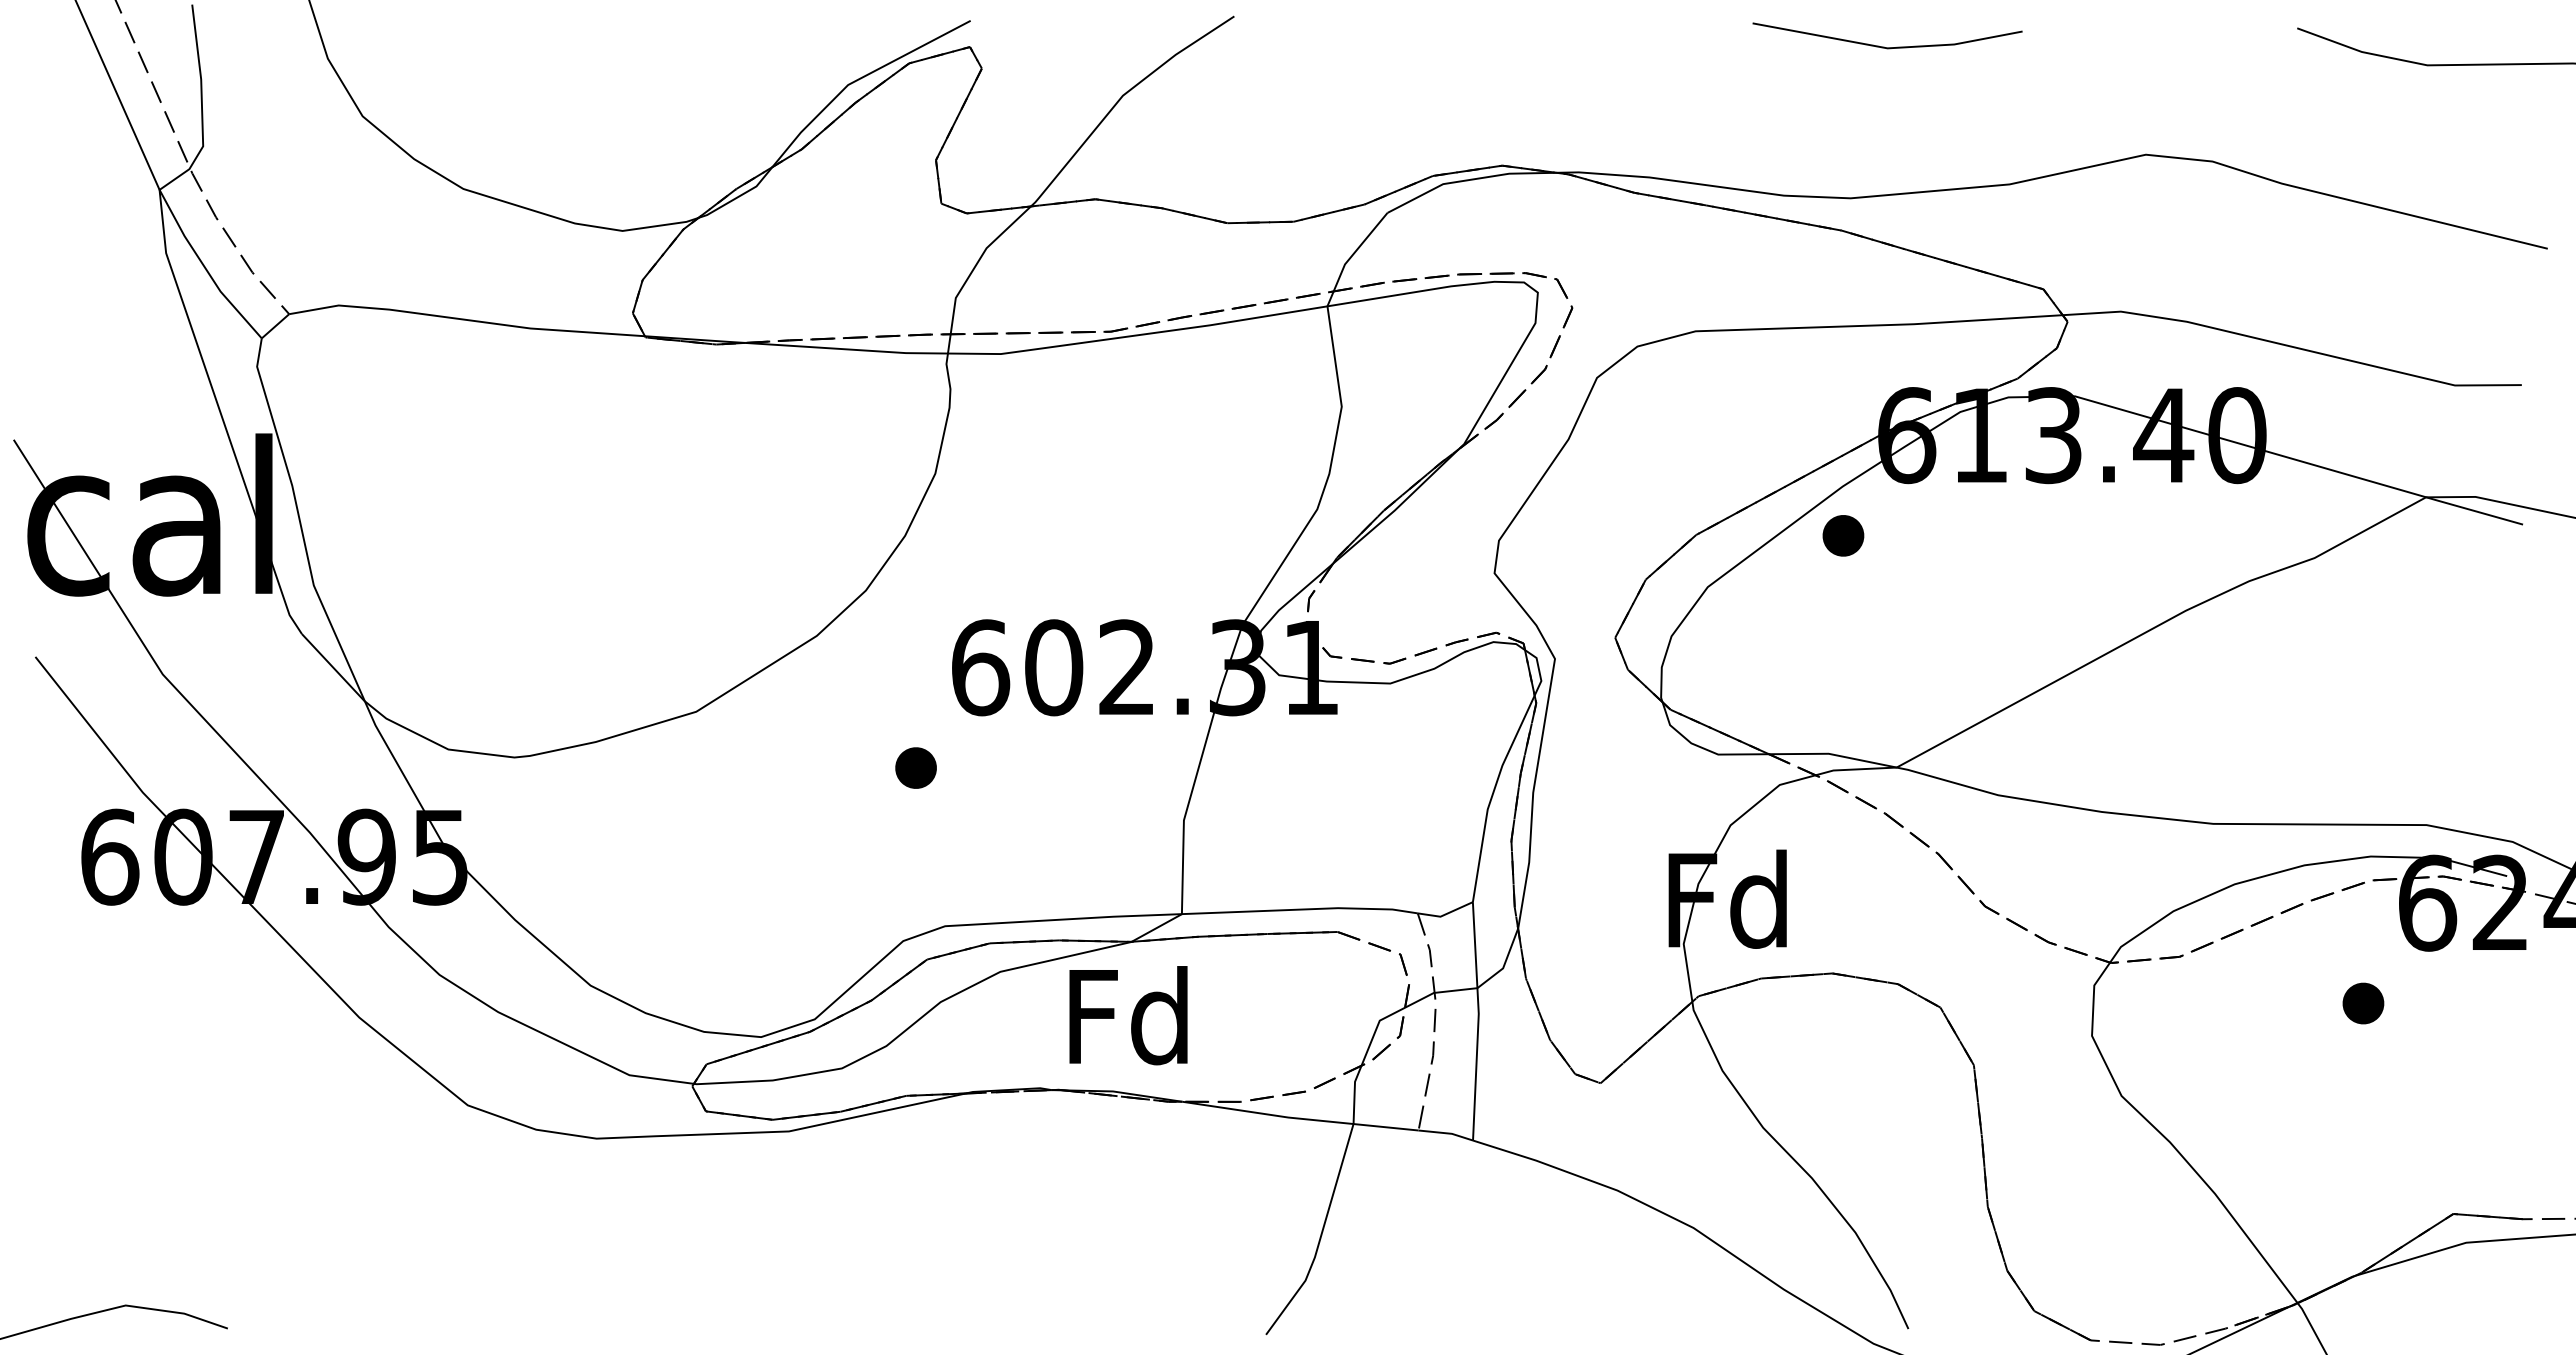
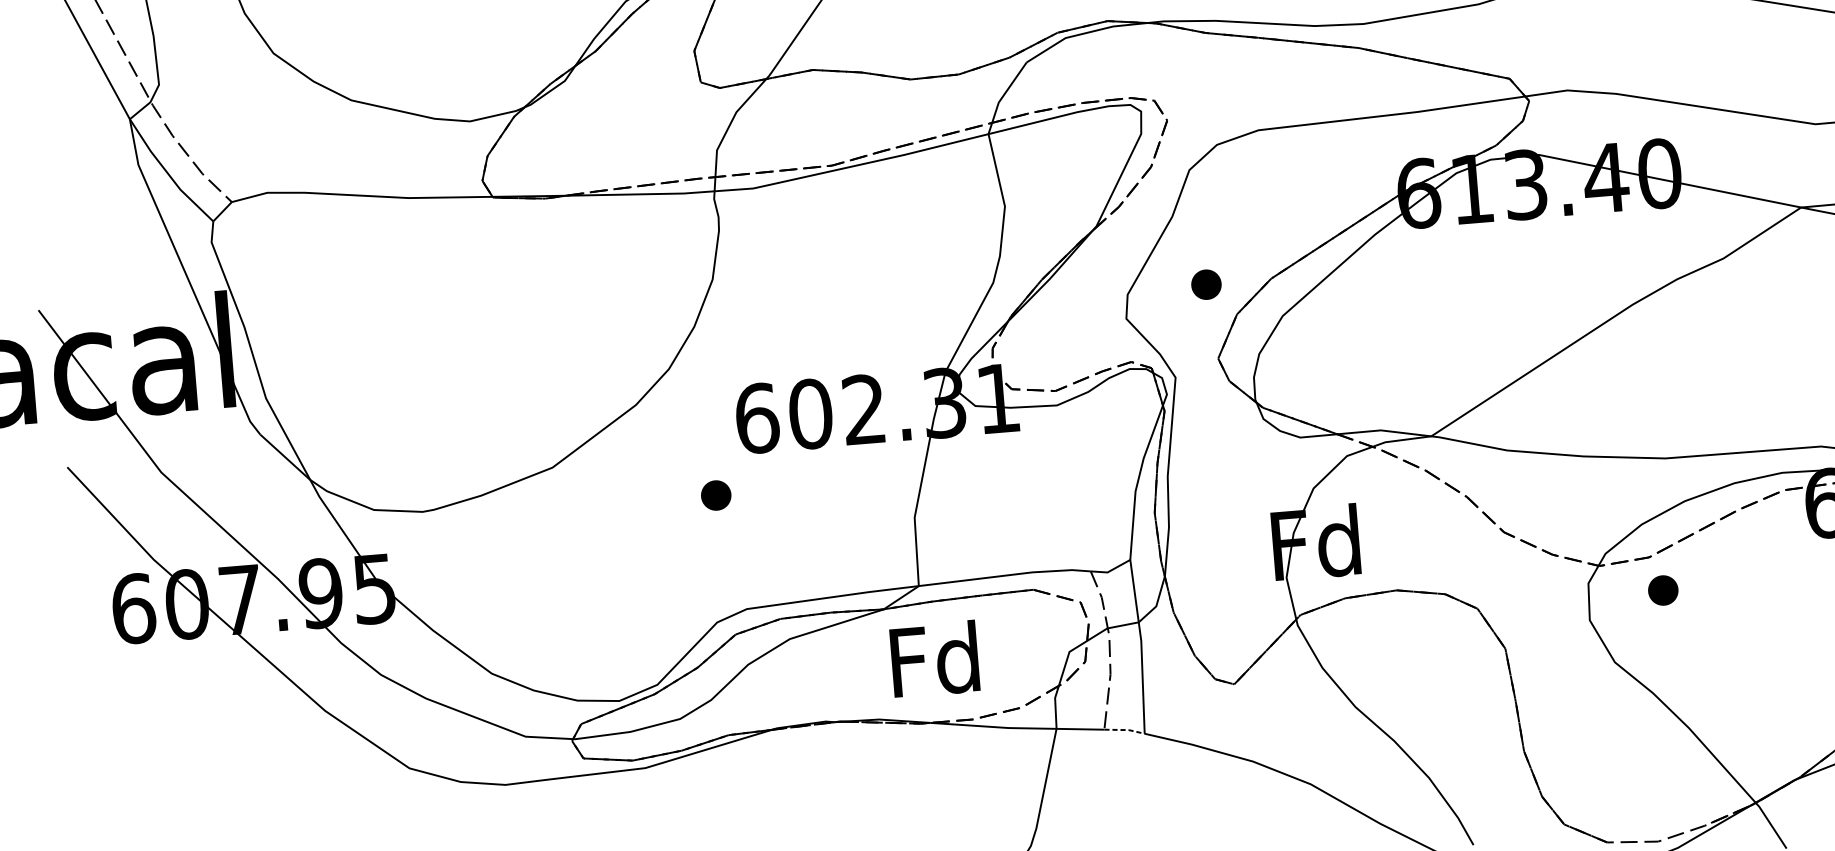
part: (1843, 535) -> (1206, 284), moved
part: (2363, 1003) -> (1663, 590), moved
text: (1128, 1015) -> (934, 659), moved
line: (1447, 1133) -> (1125, 730), solid -> dashed

